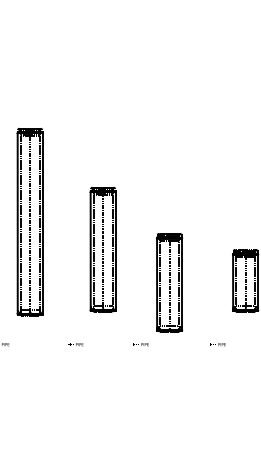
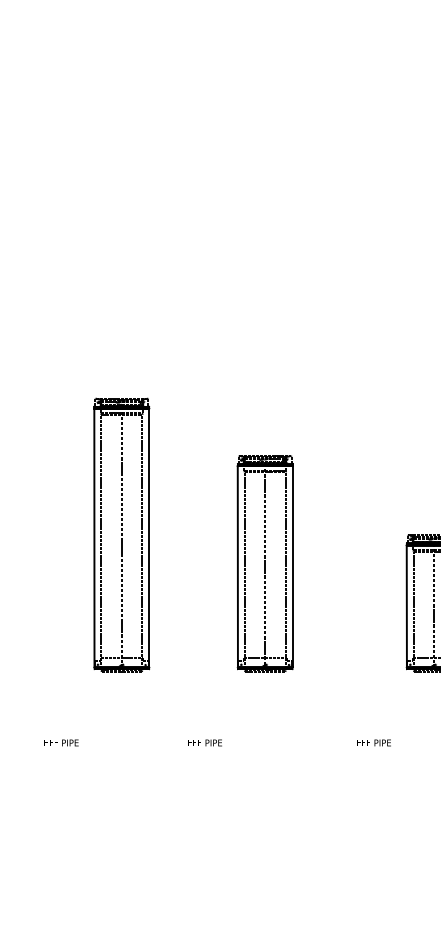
part: (169, 282) -> (265, 562), moved

